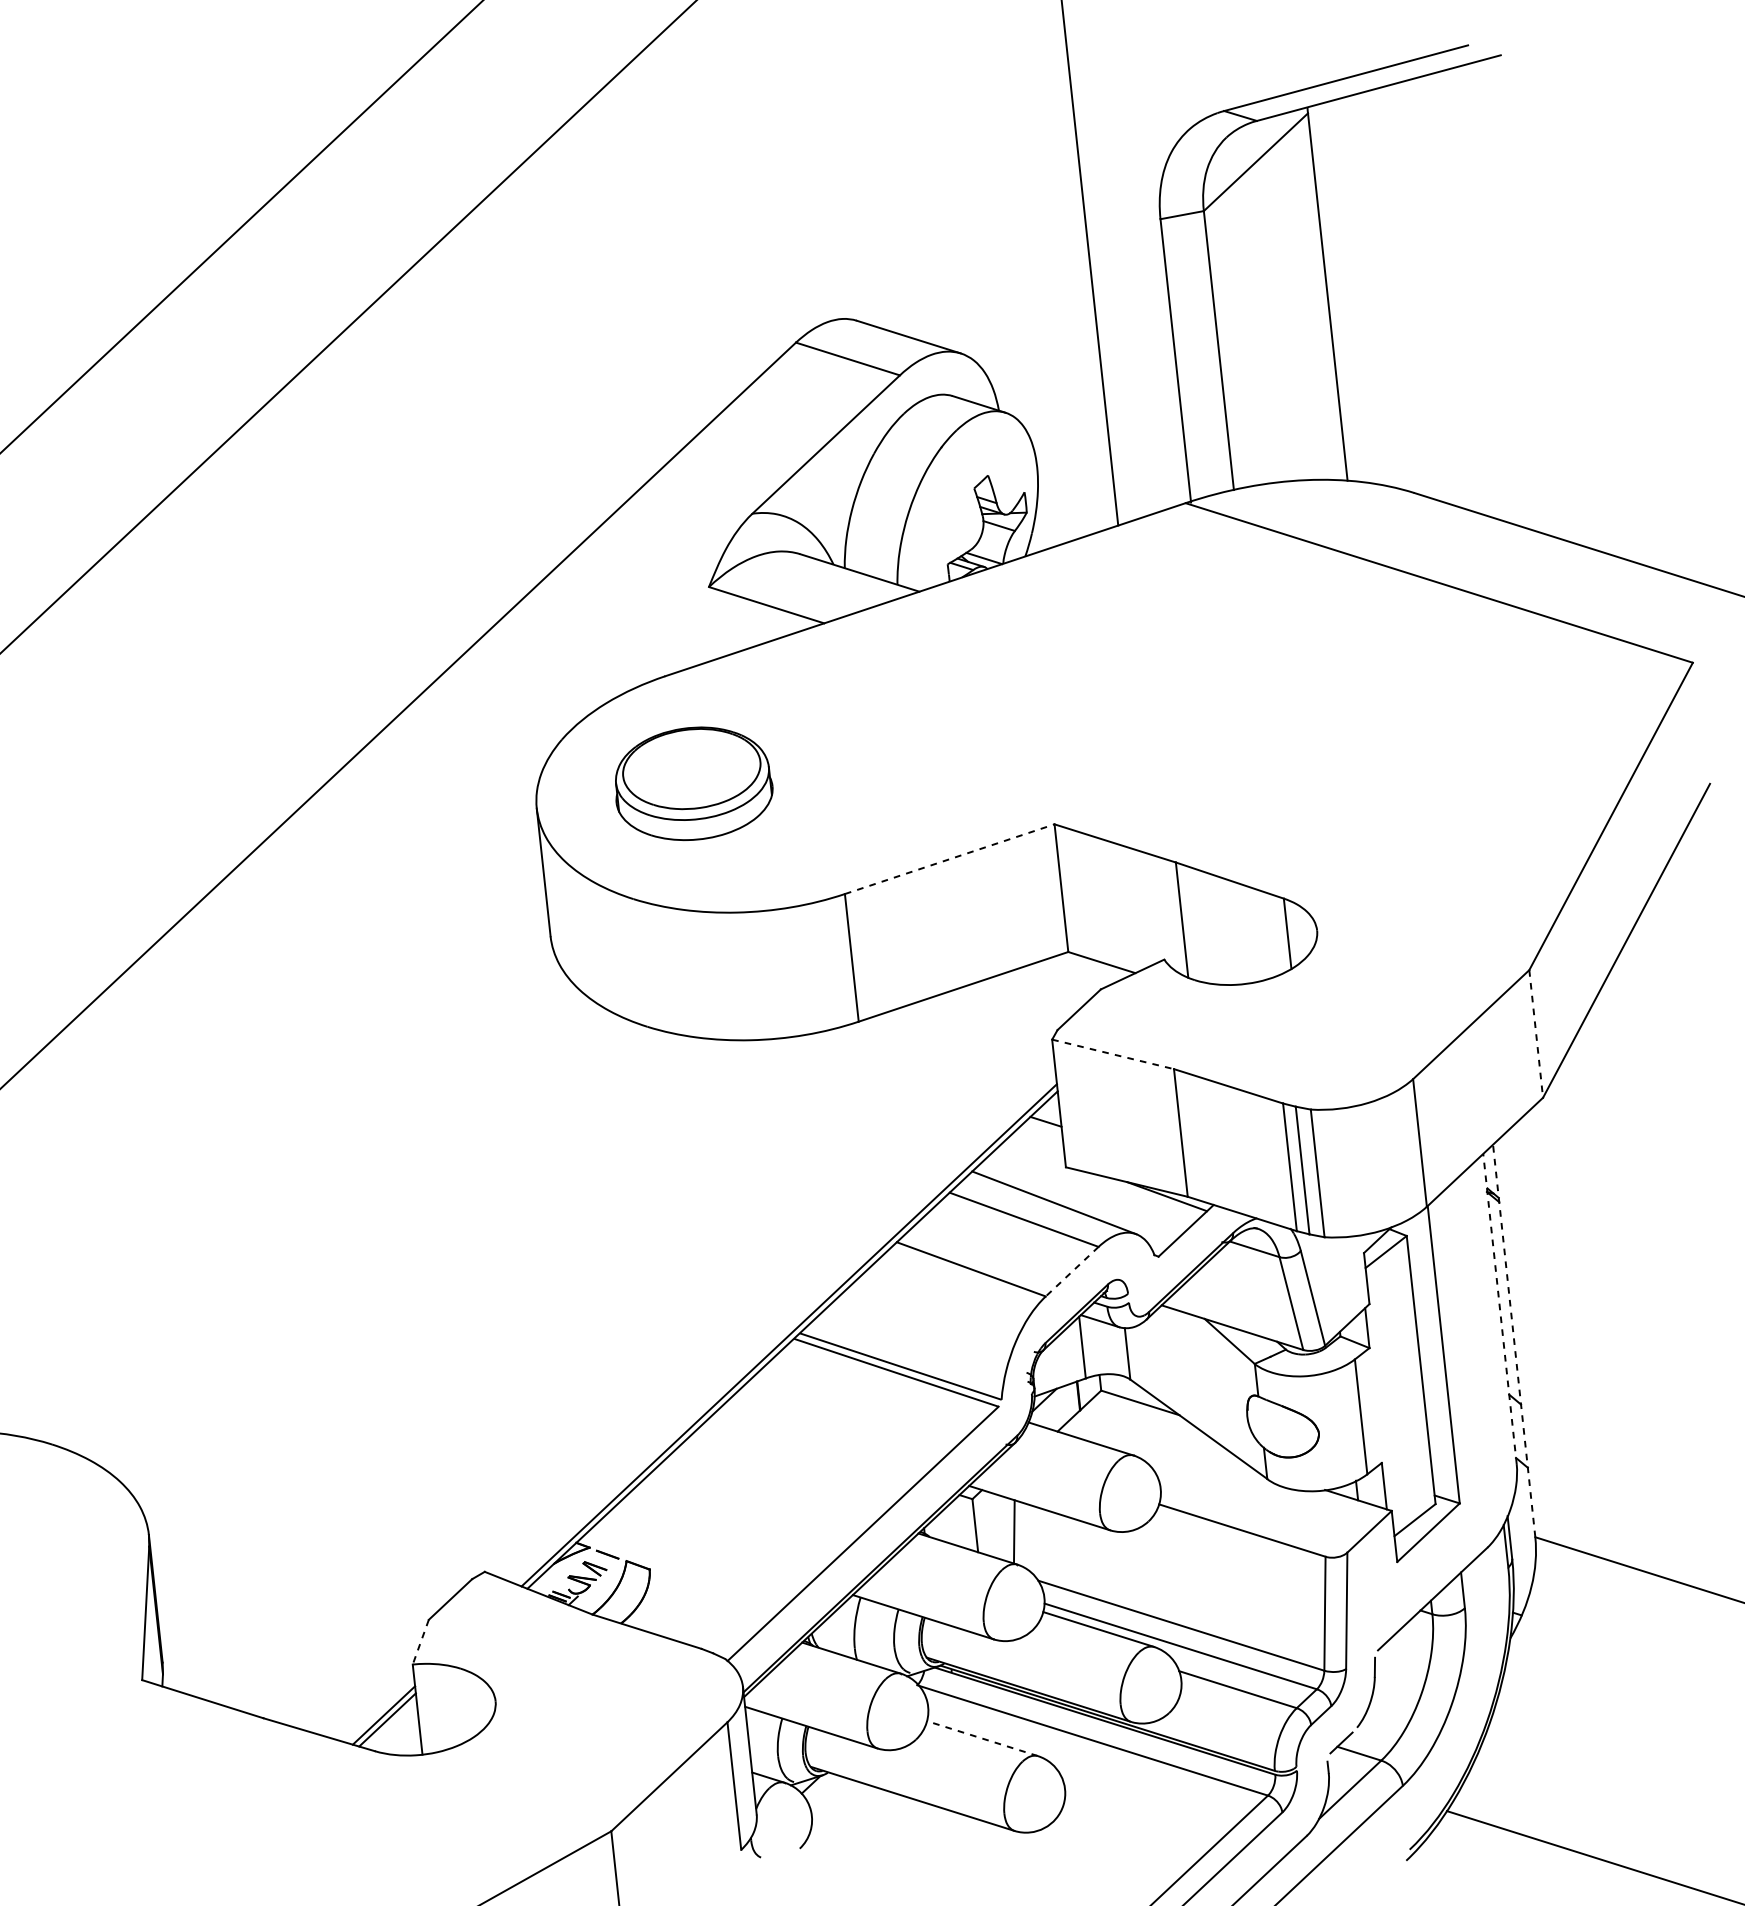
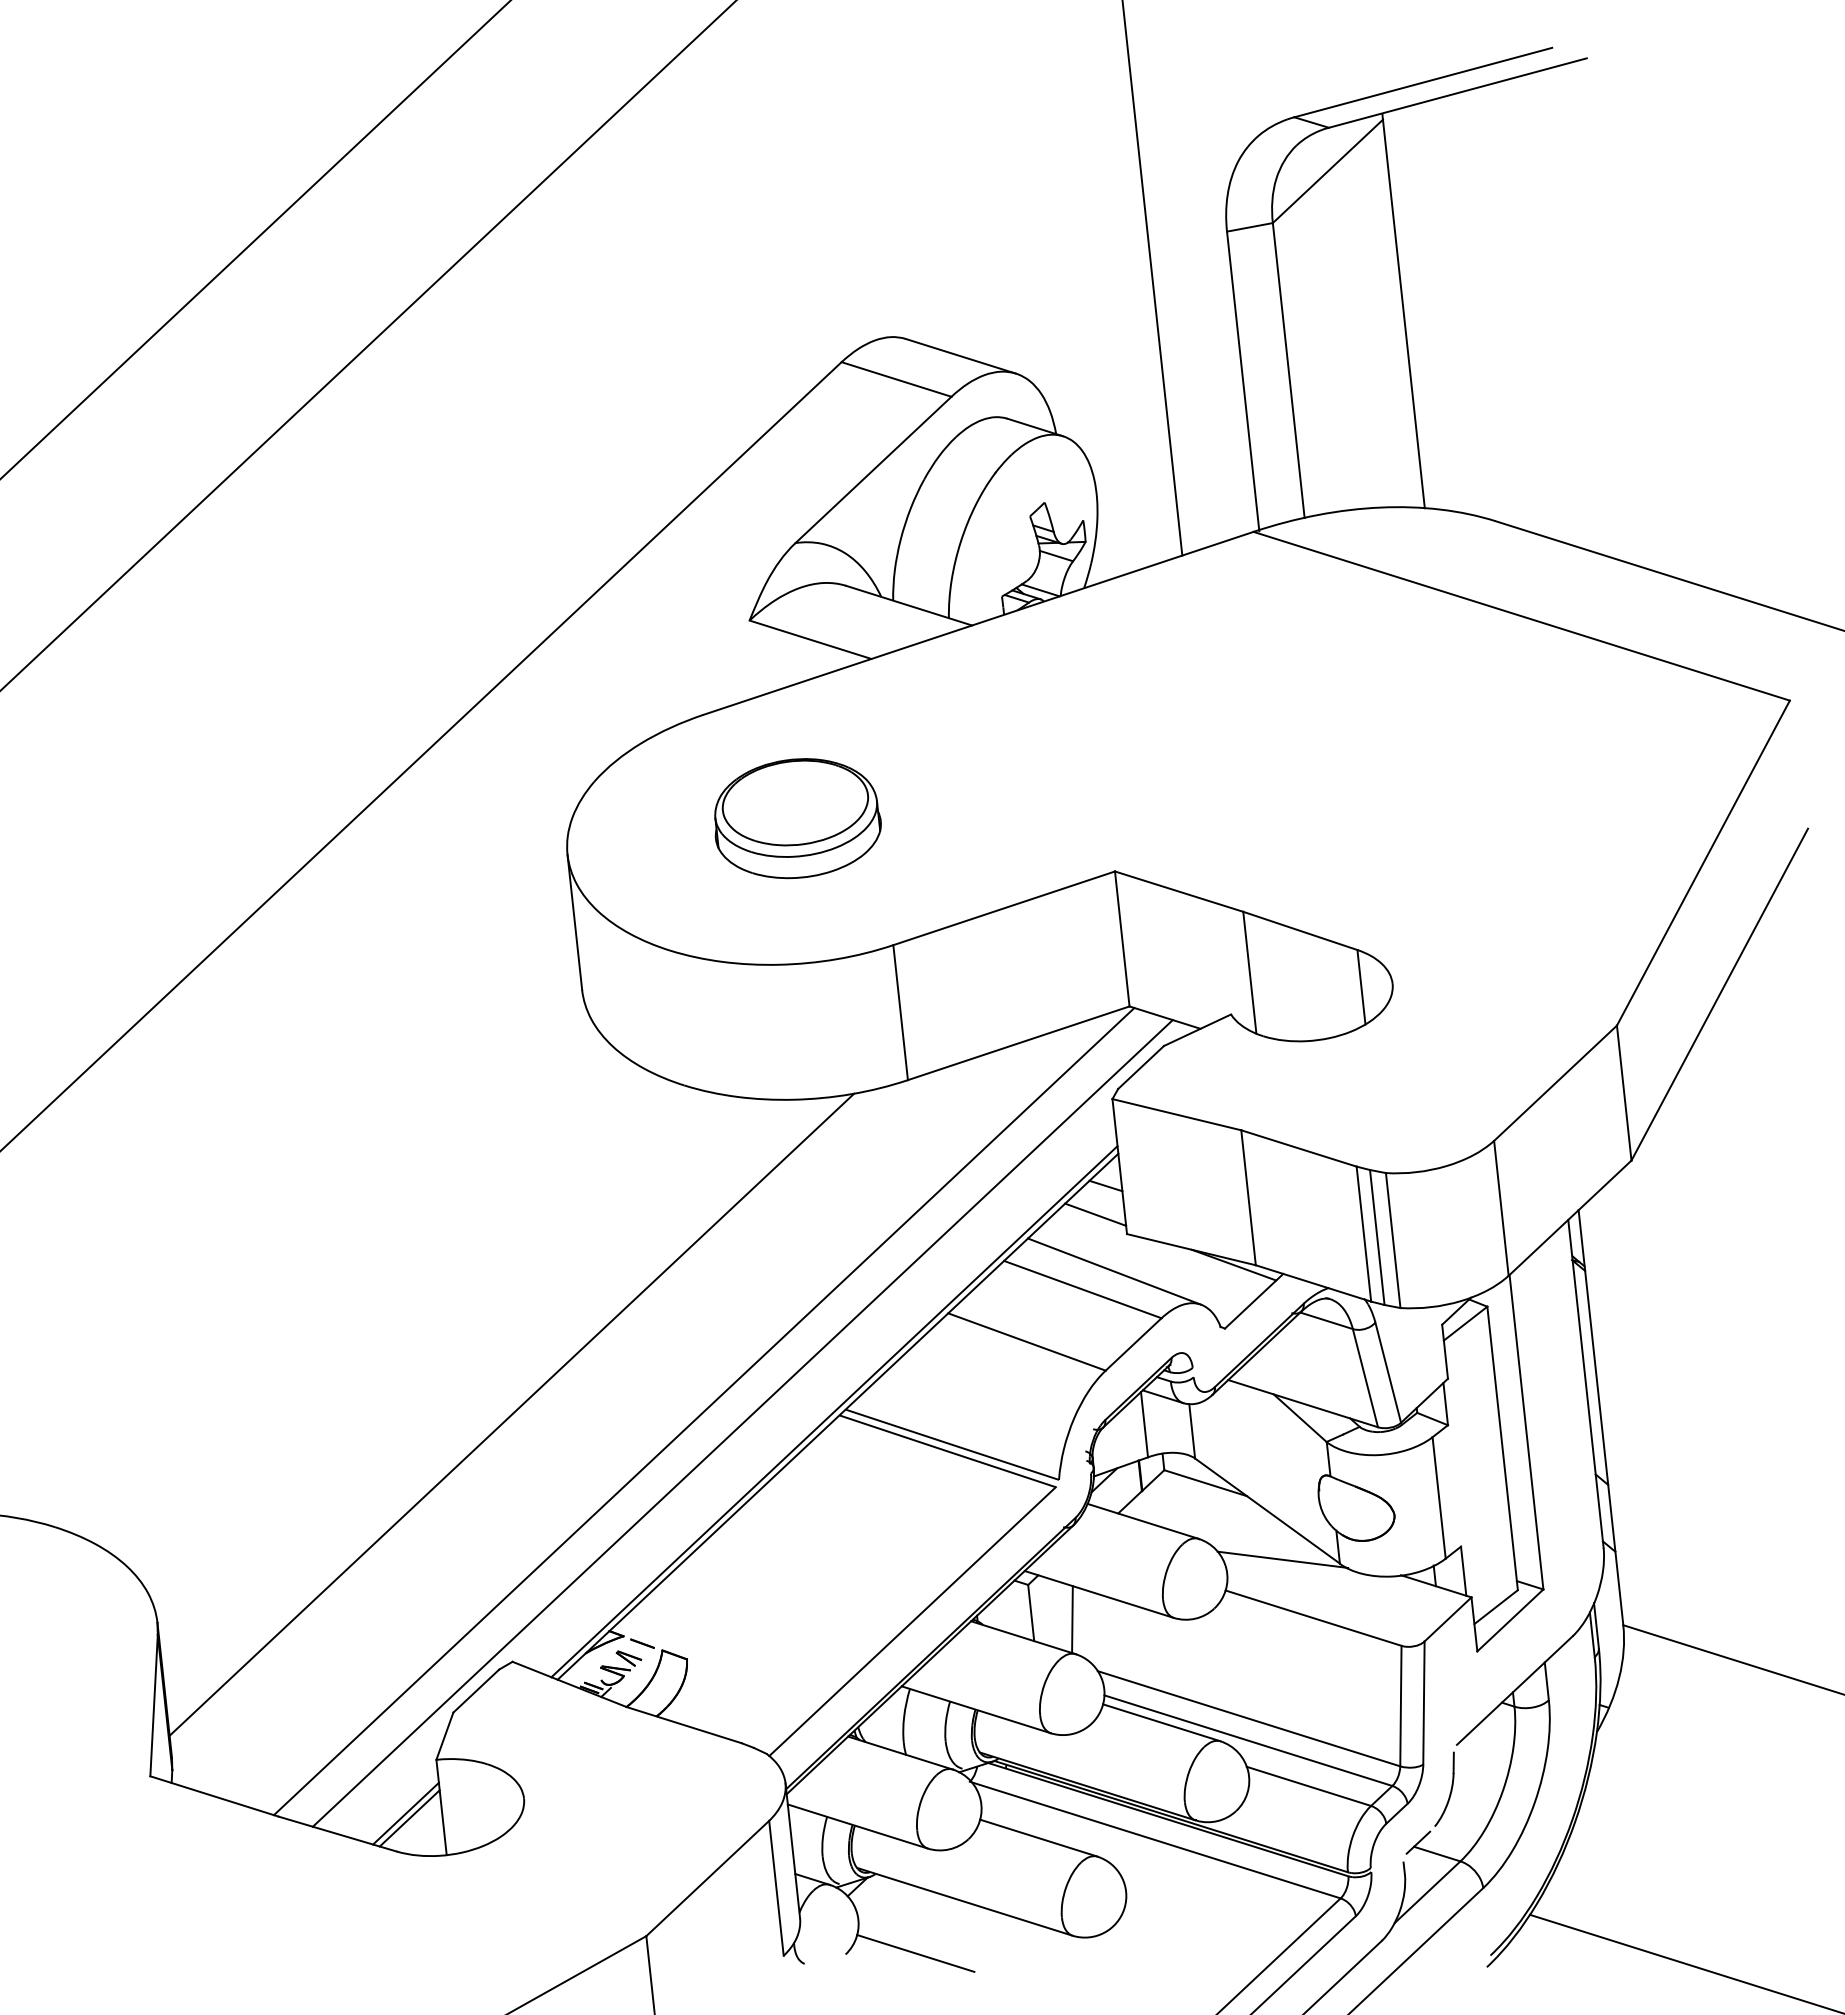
part: (693, 783) -> (797, 818), moved
line: (950, 859) -> (1004, 908), dashed -> solid
line: (1536, 1034) -> (1624, 1093), dashed -> solid
line: (1113, 1054) -> (1177, 1114), dashed -> solid
line: (1036, 1148) -> (1095, 1214), added
line: (1072, 1271) -> (1133, 1344), dashed -> solid
line: (1499, 1308) -> (1585, 1383), dashed -> solid
line: (665, 1335) -> (703, 1411), added
line: (483, 1337) -> (511, 1414), added
line: (1513, 1340) -> (1600, 1417), dashed -> solid
line: (702, 1346) -> (742, 1423), added
line: (1212, 1475) -> (1282, 1559), added
line: (420, 1642) -> (444, 1736), dashed -> solid
line: (982, 1738) -> (1038, 1837), dashed -> solid
line: (865, 1847) -> (915, 1953), added

